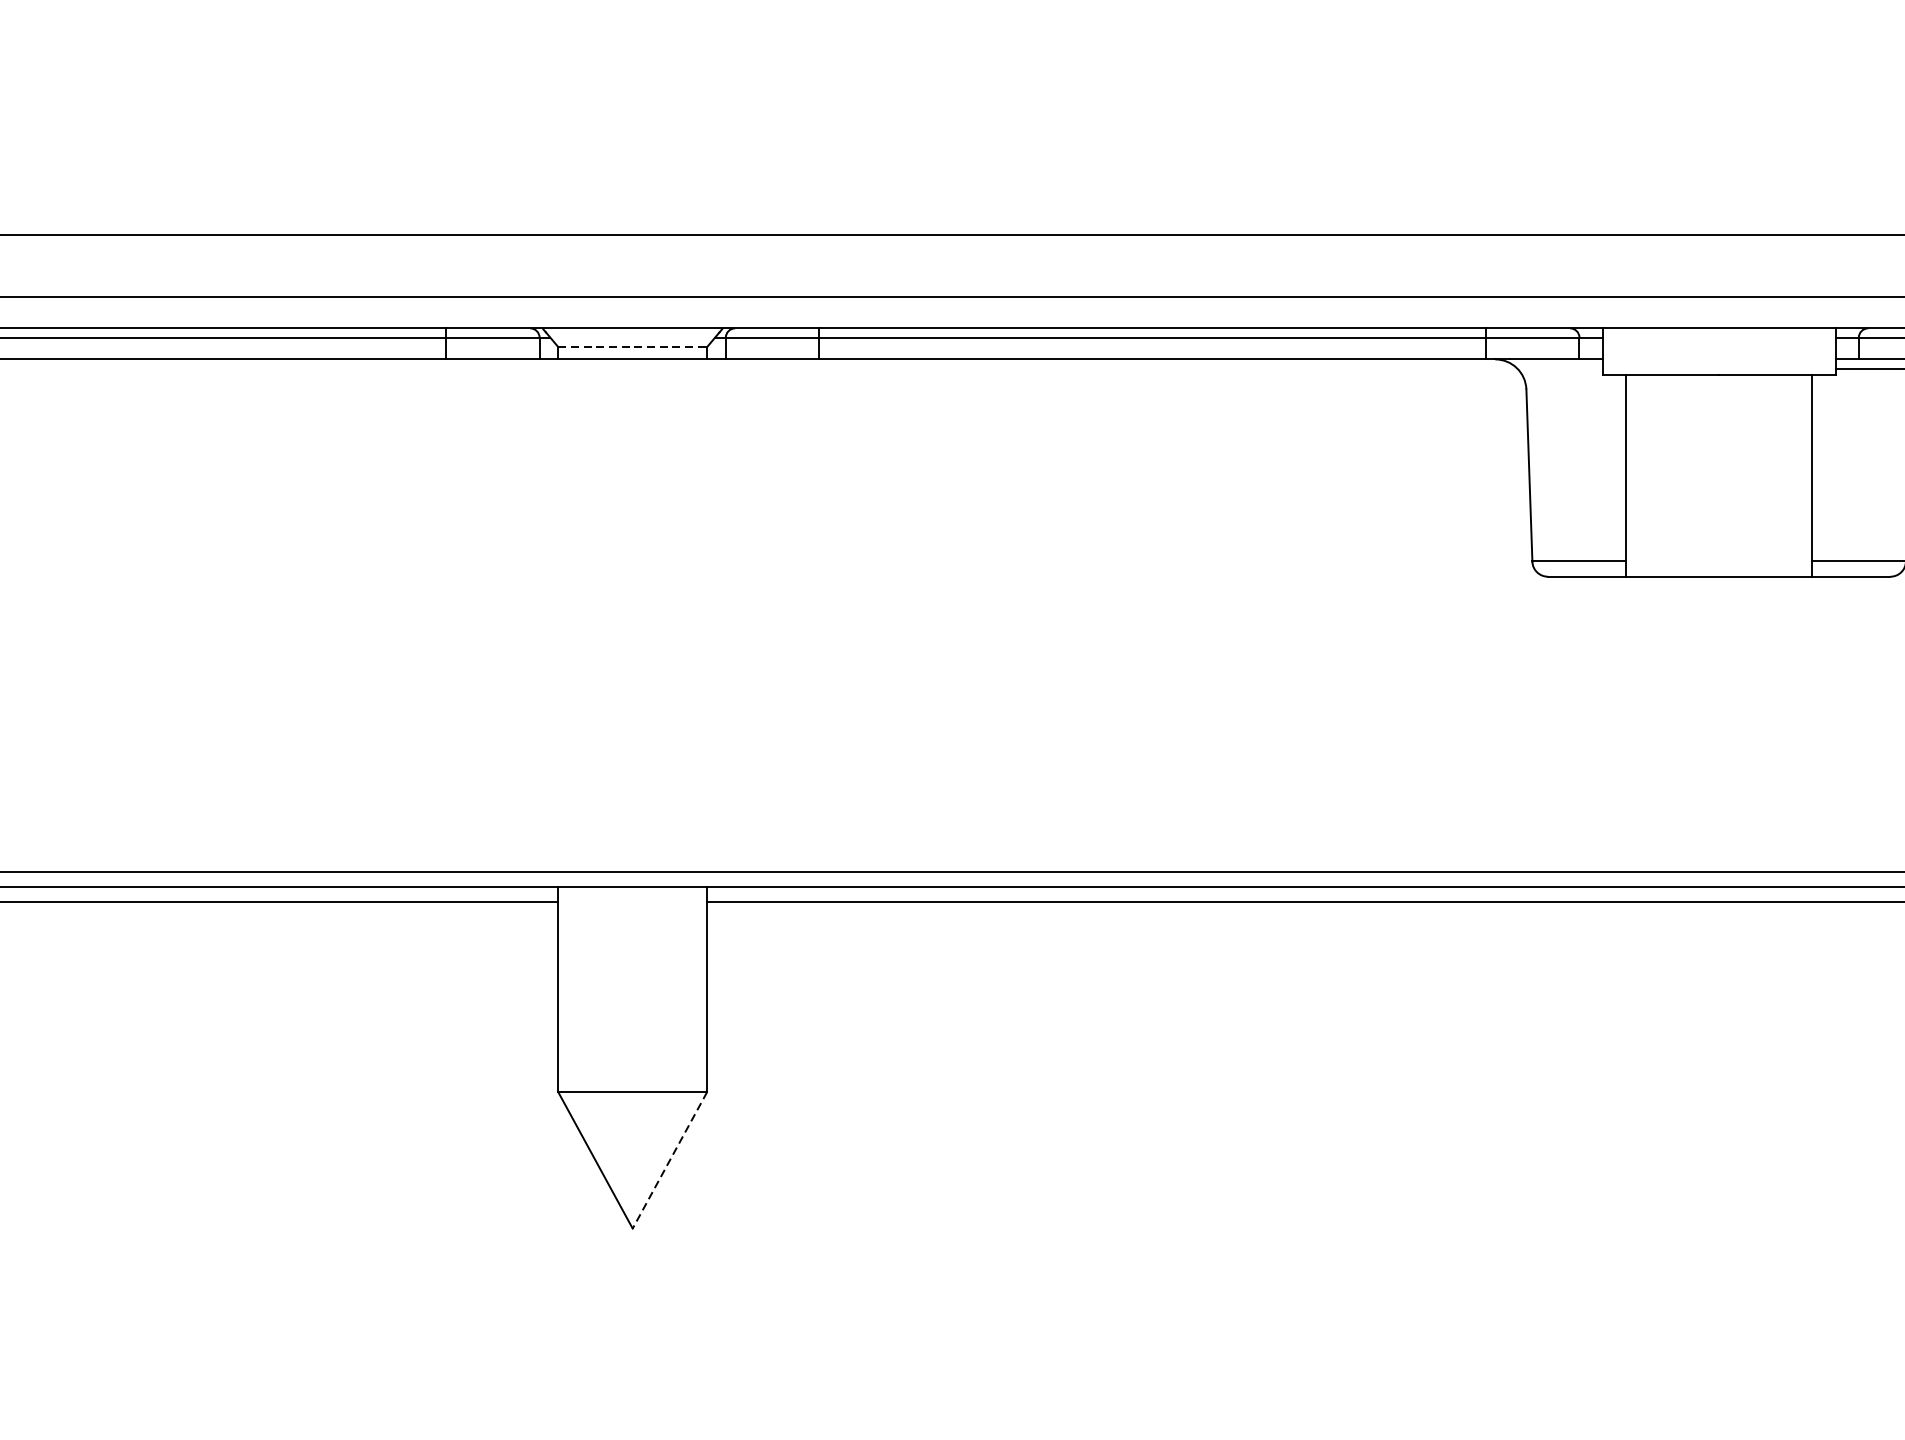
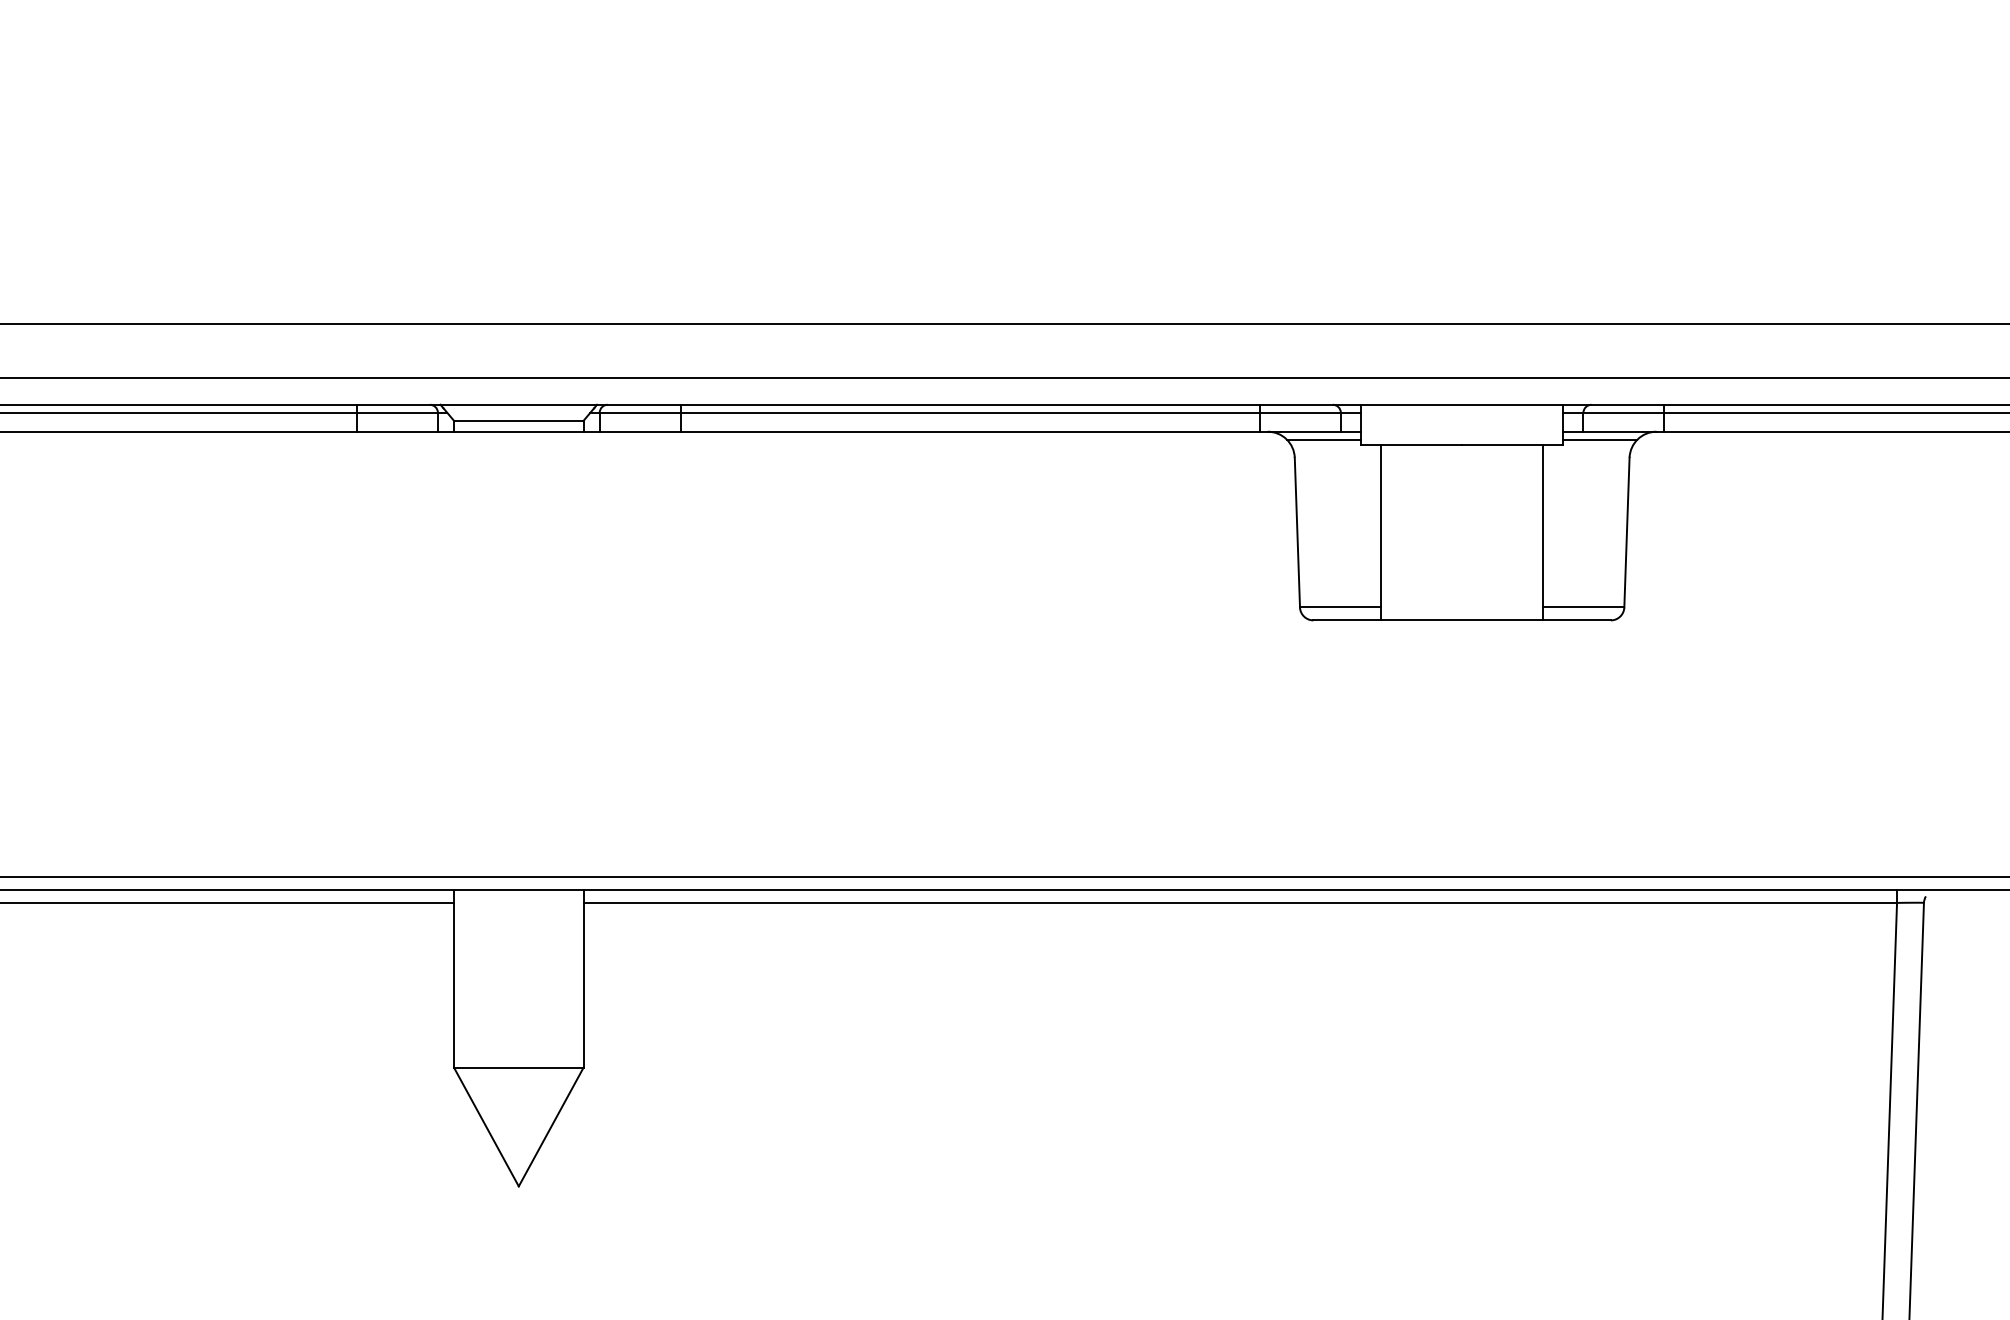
line: (632, 346) -> (518, 420), dashed -> solid
line: (1559, 368) -> (1323, 439), added
line: (670, 1160) -> (551, 1127), dashed -> solid

